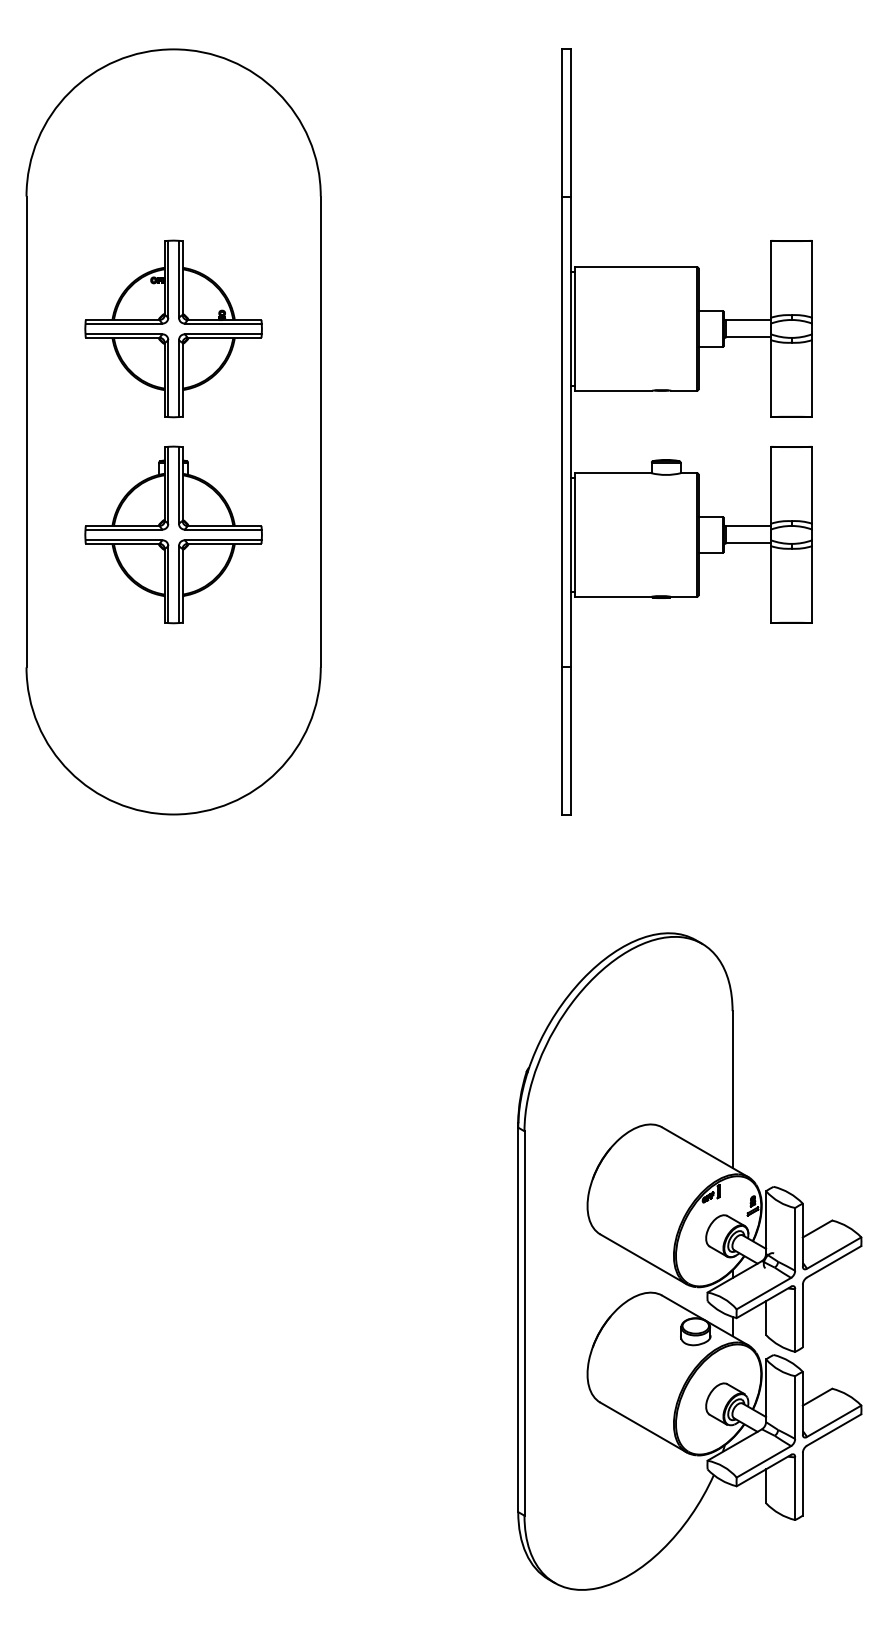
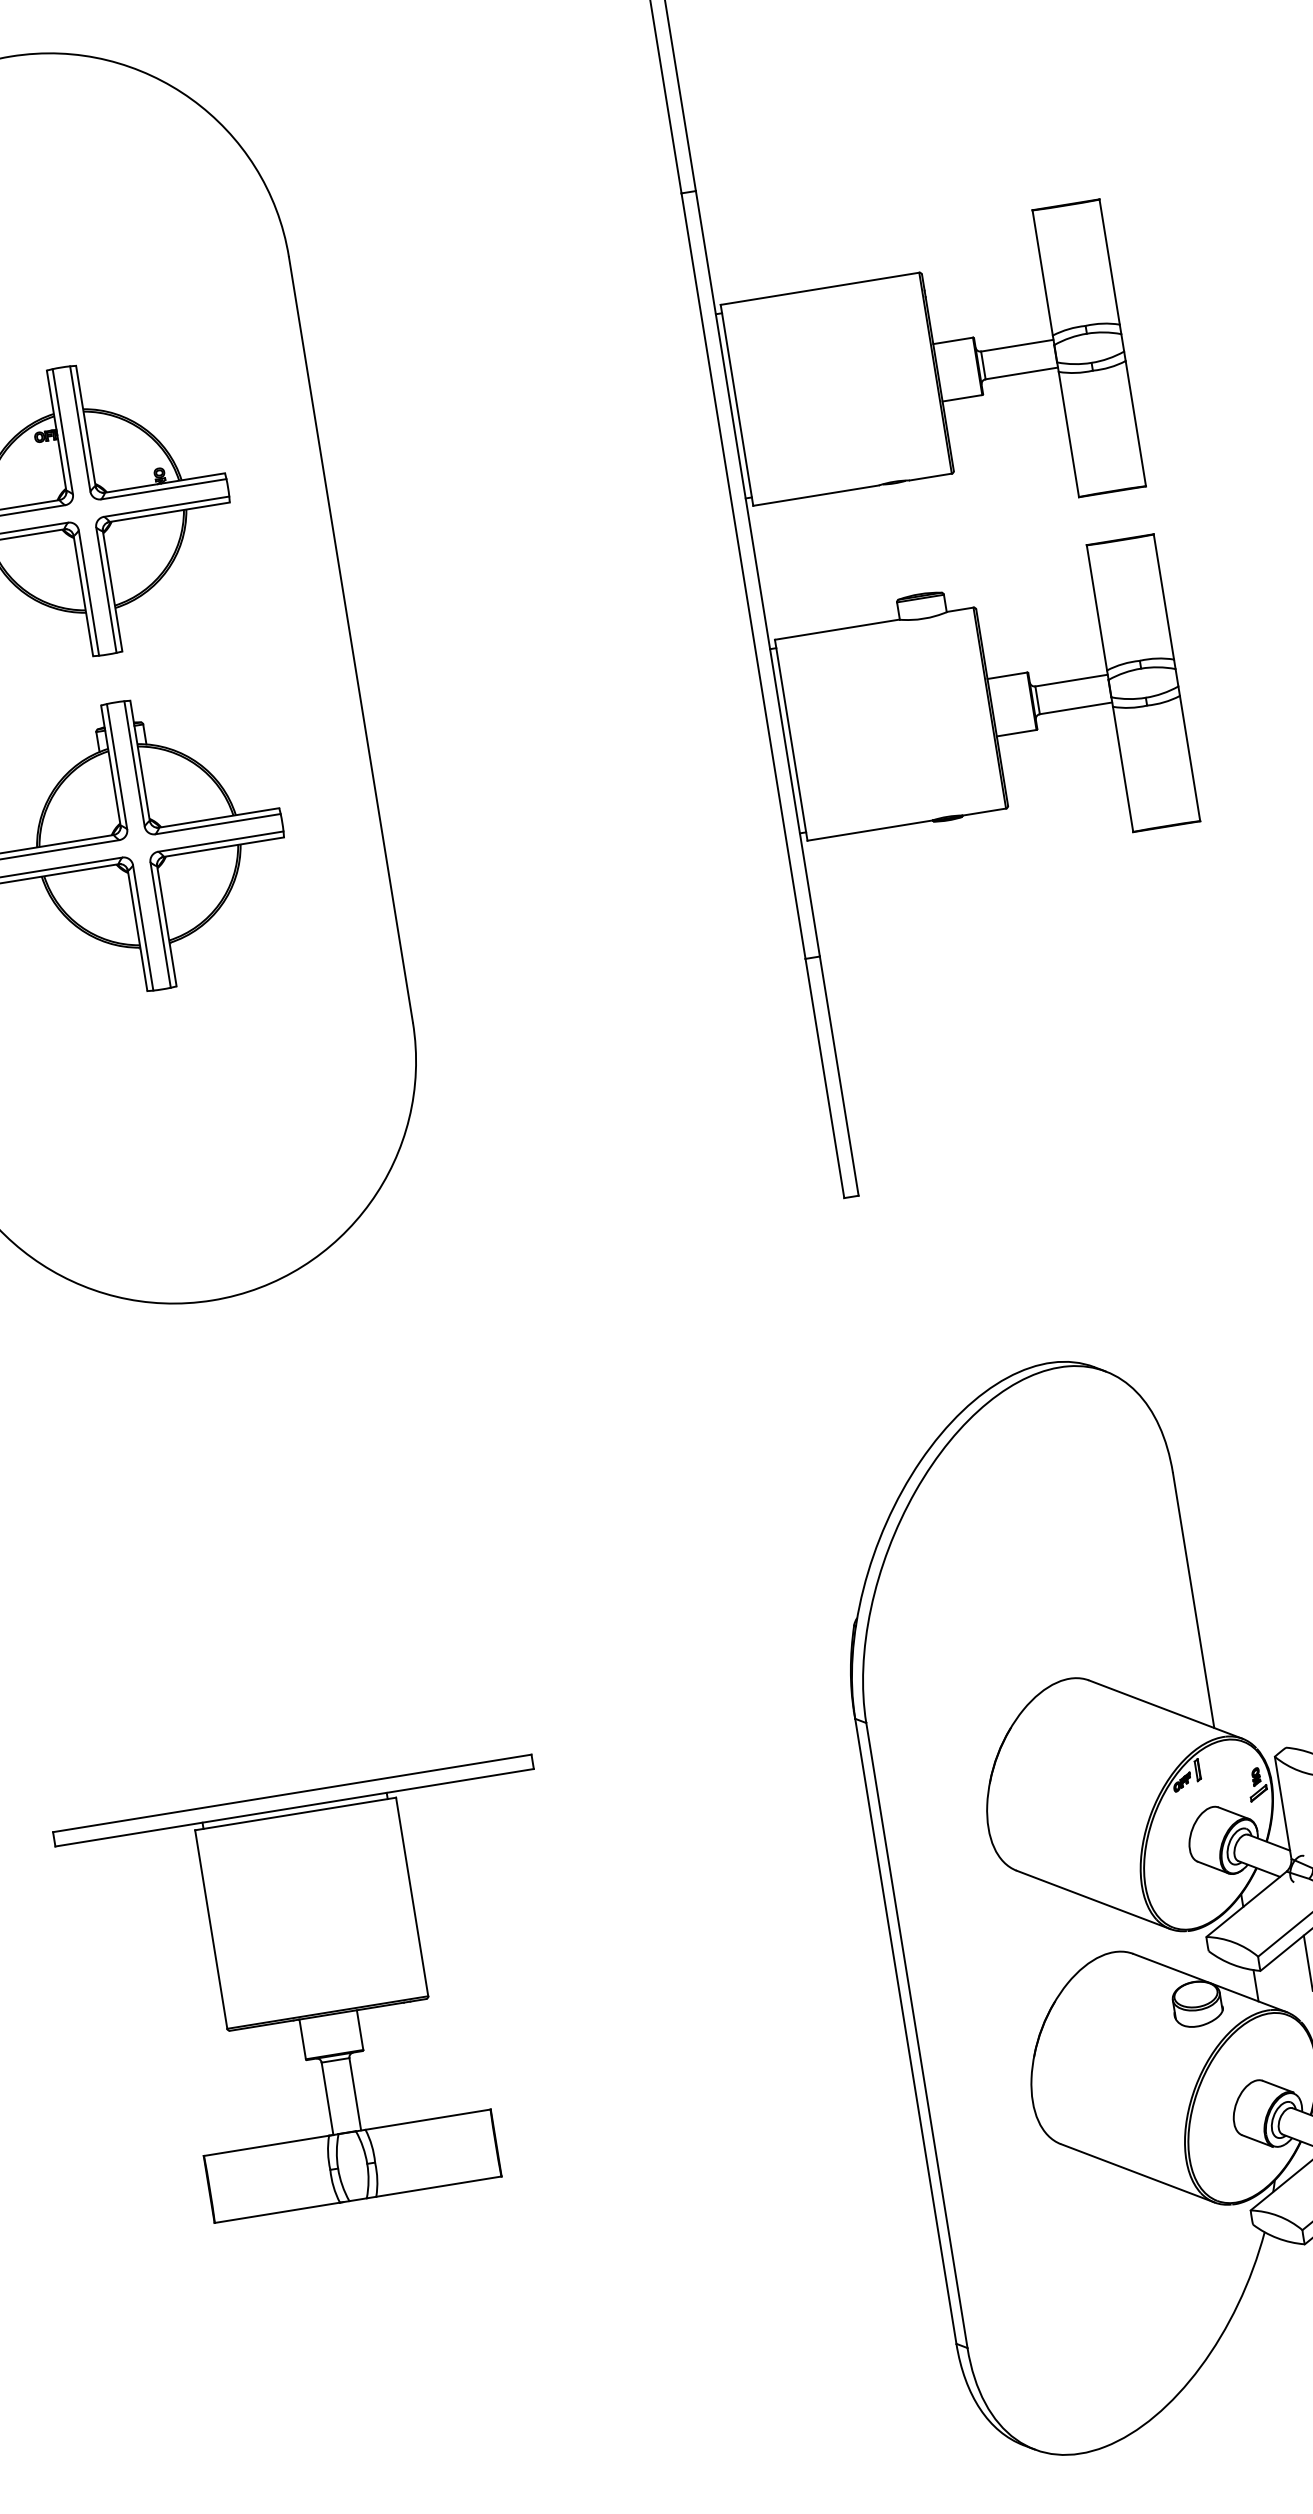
part: (173, 1242) -> (324, 1996), added

